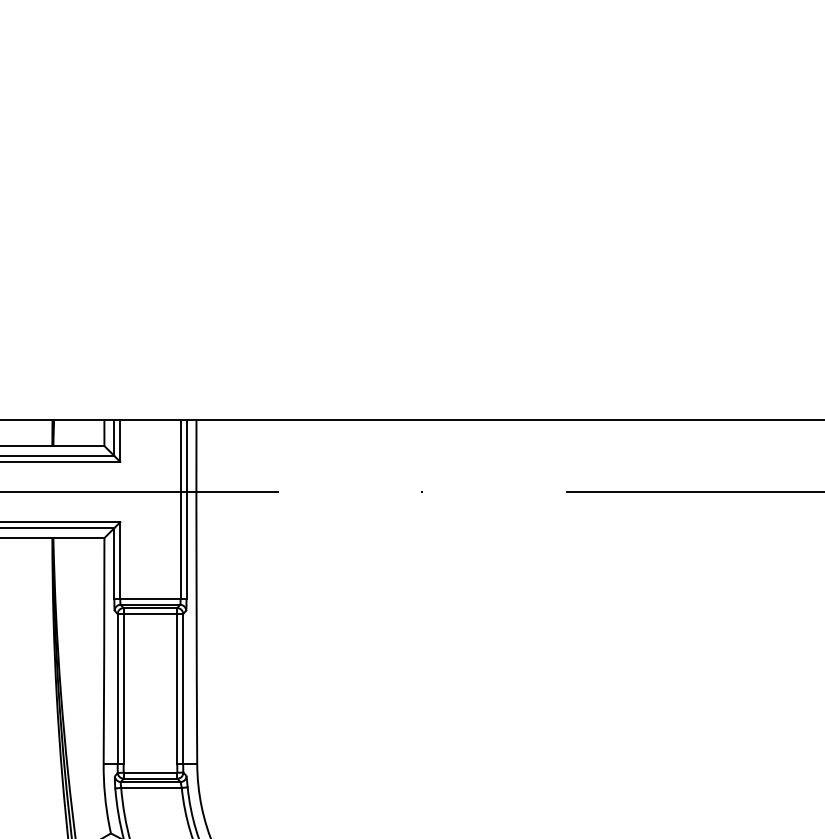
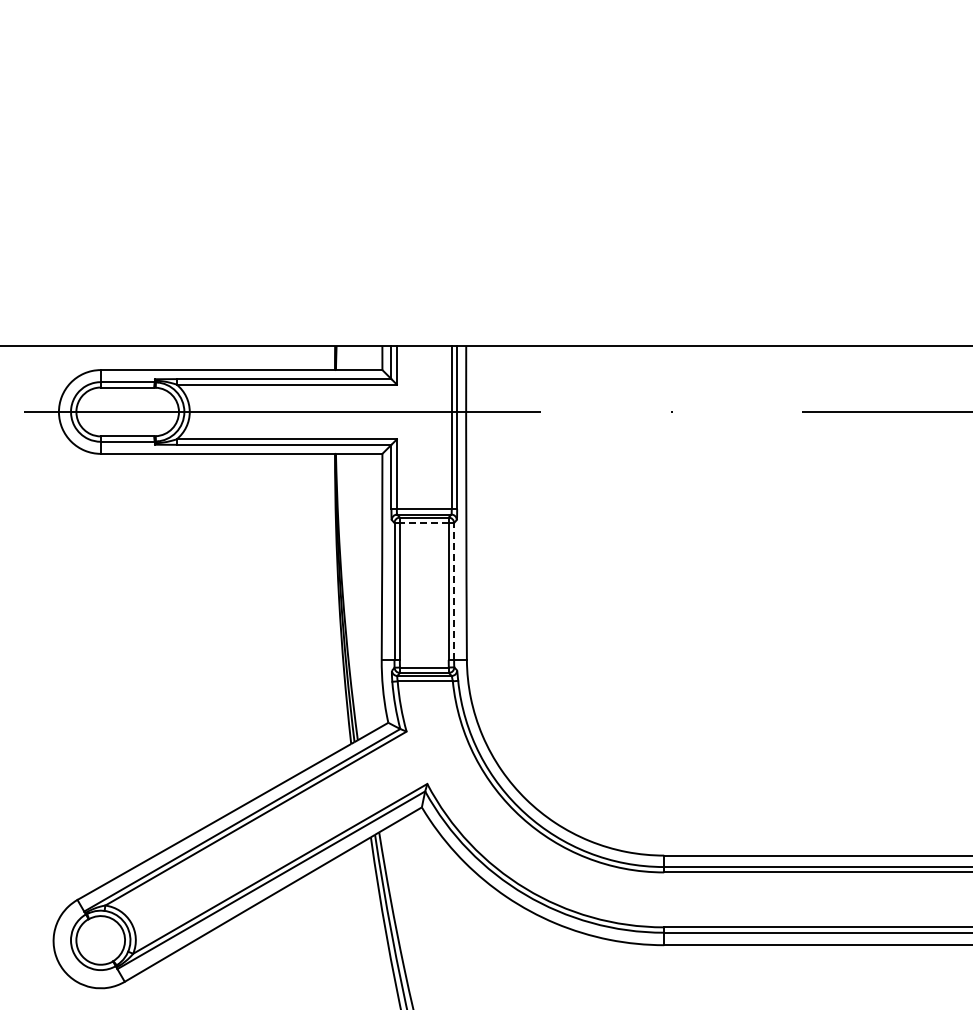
line: (149, 614) -> (423, 523), solid -> dashed
line: (183, 688) -> (454, 590), solid -> dashed

